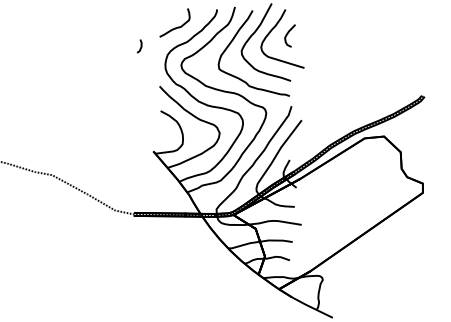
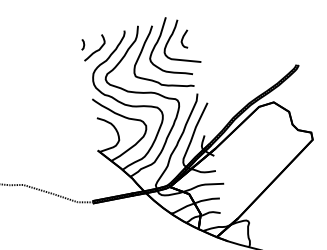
line: (140, 46) -> (83, 44), moved

